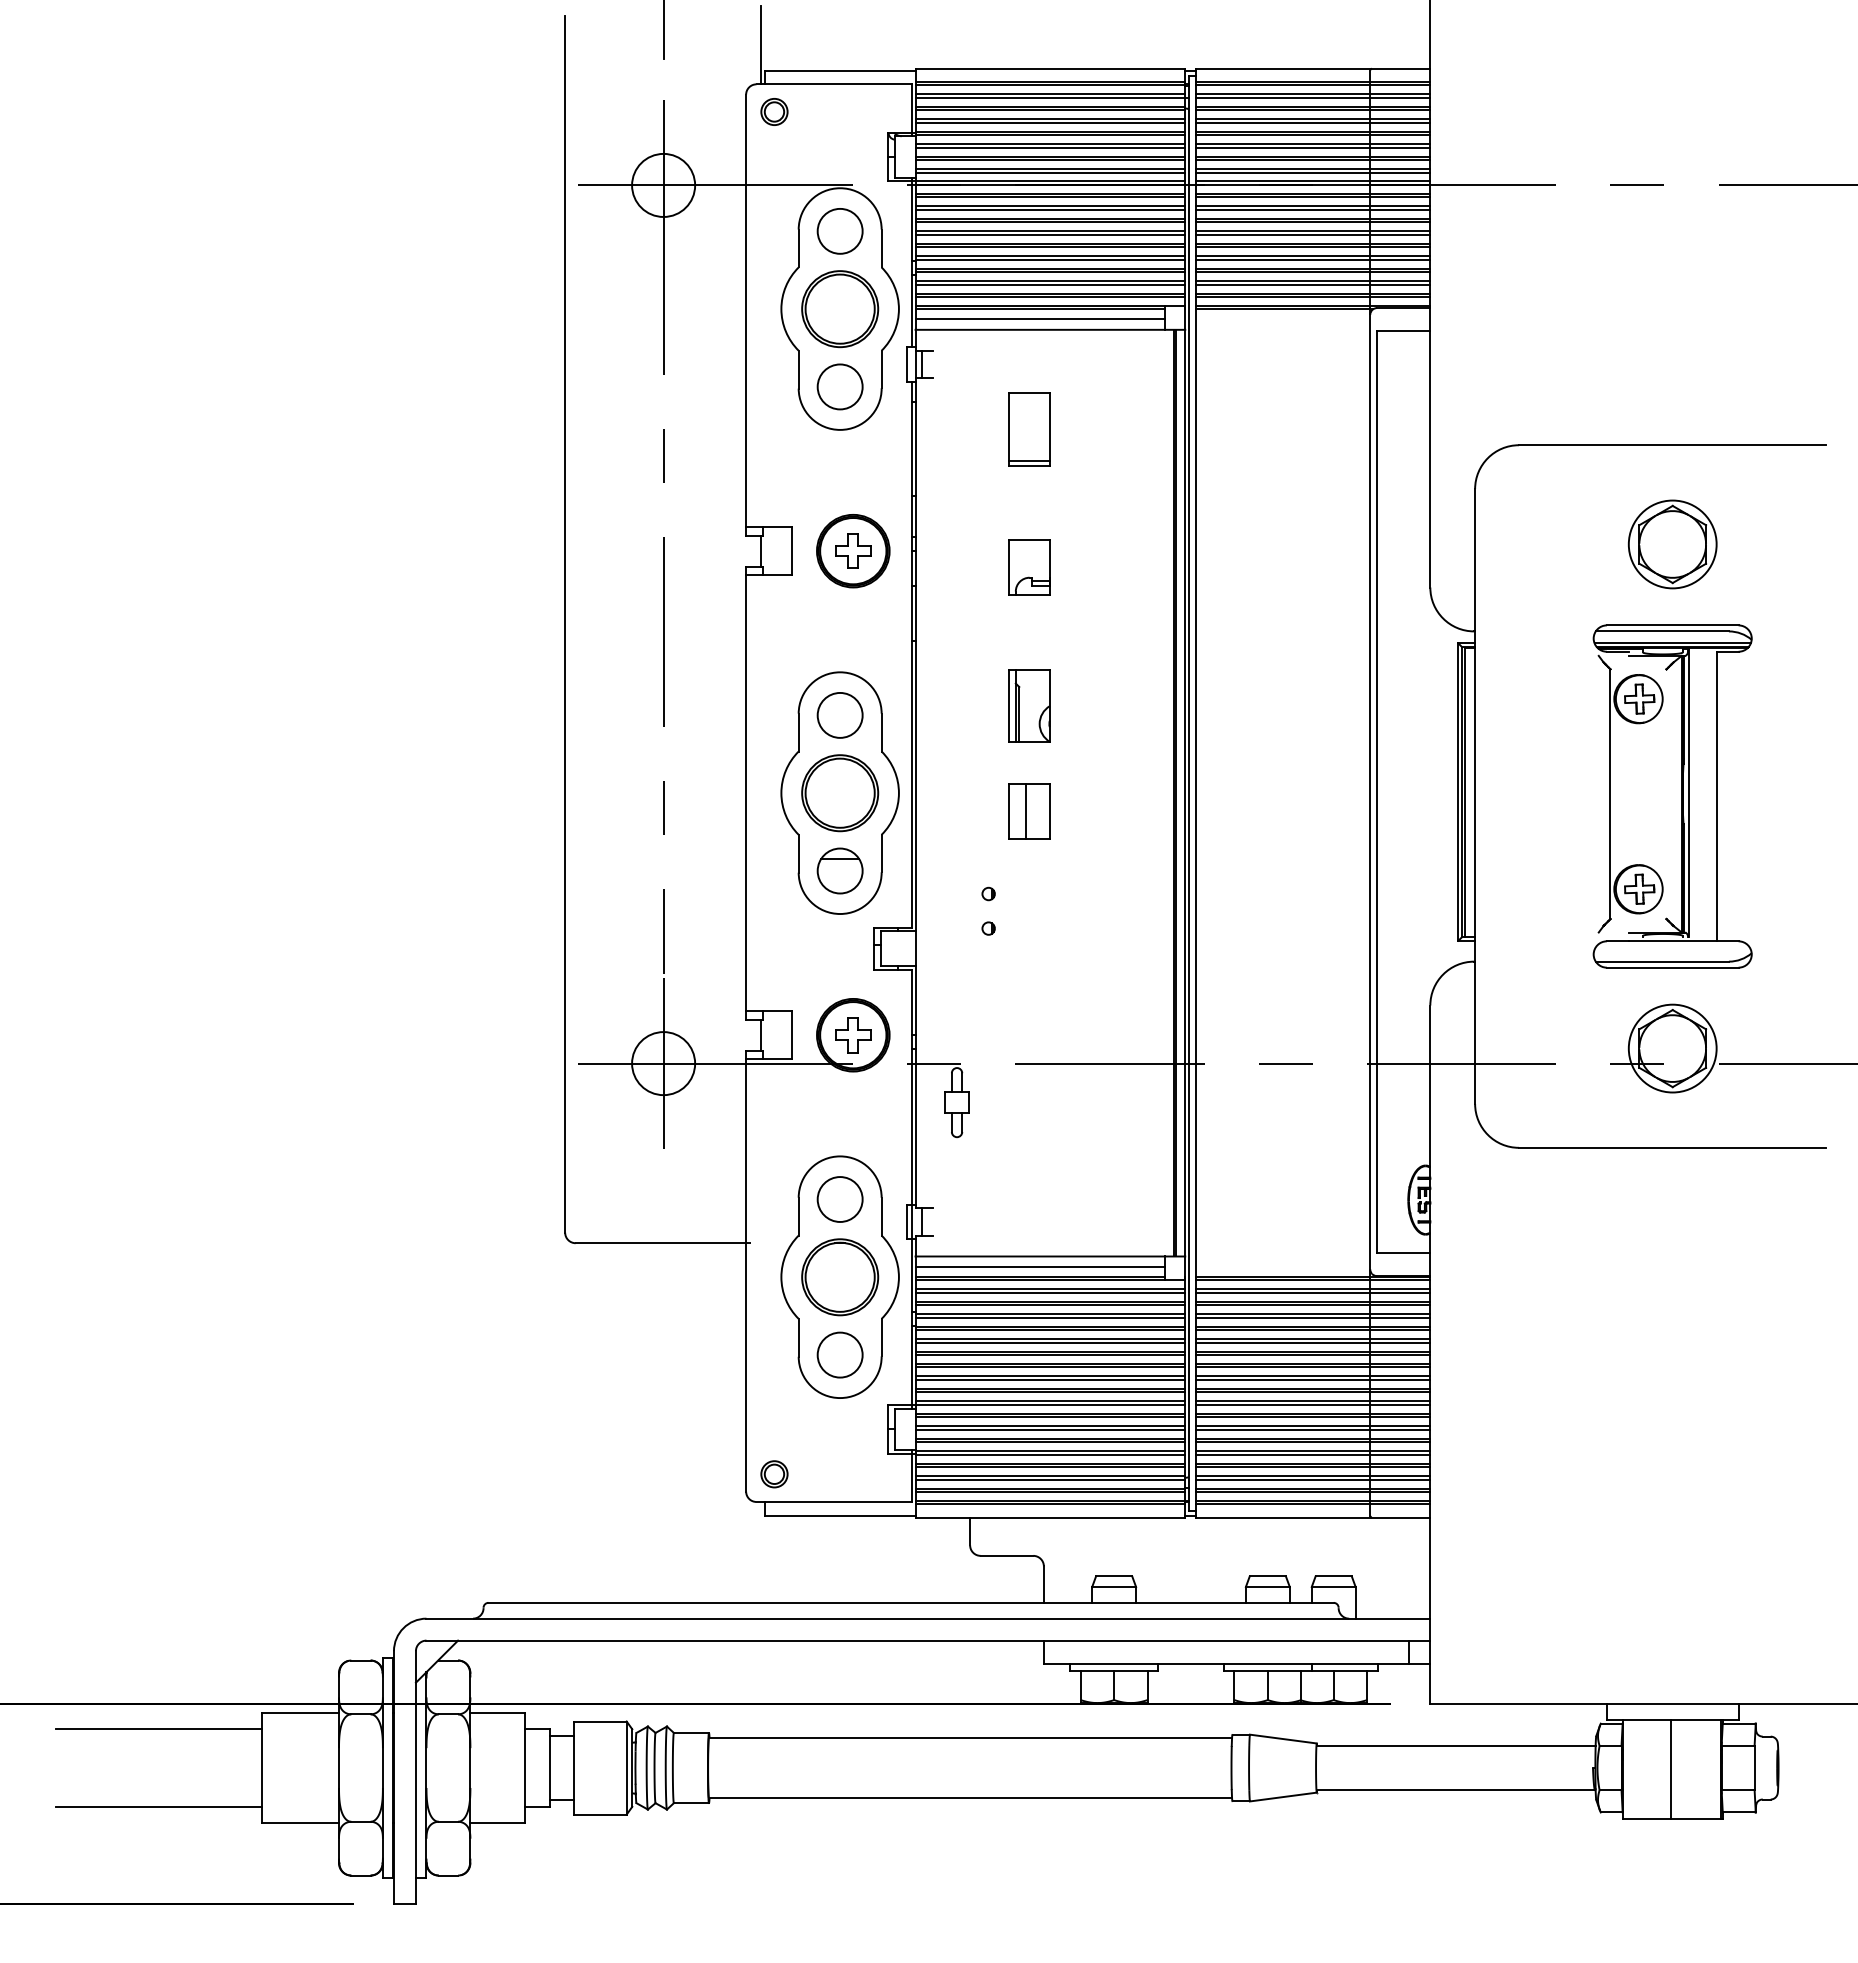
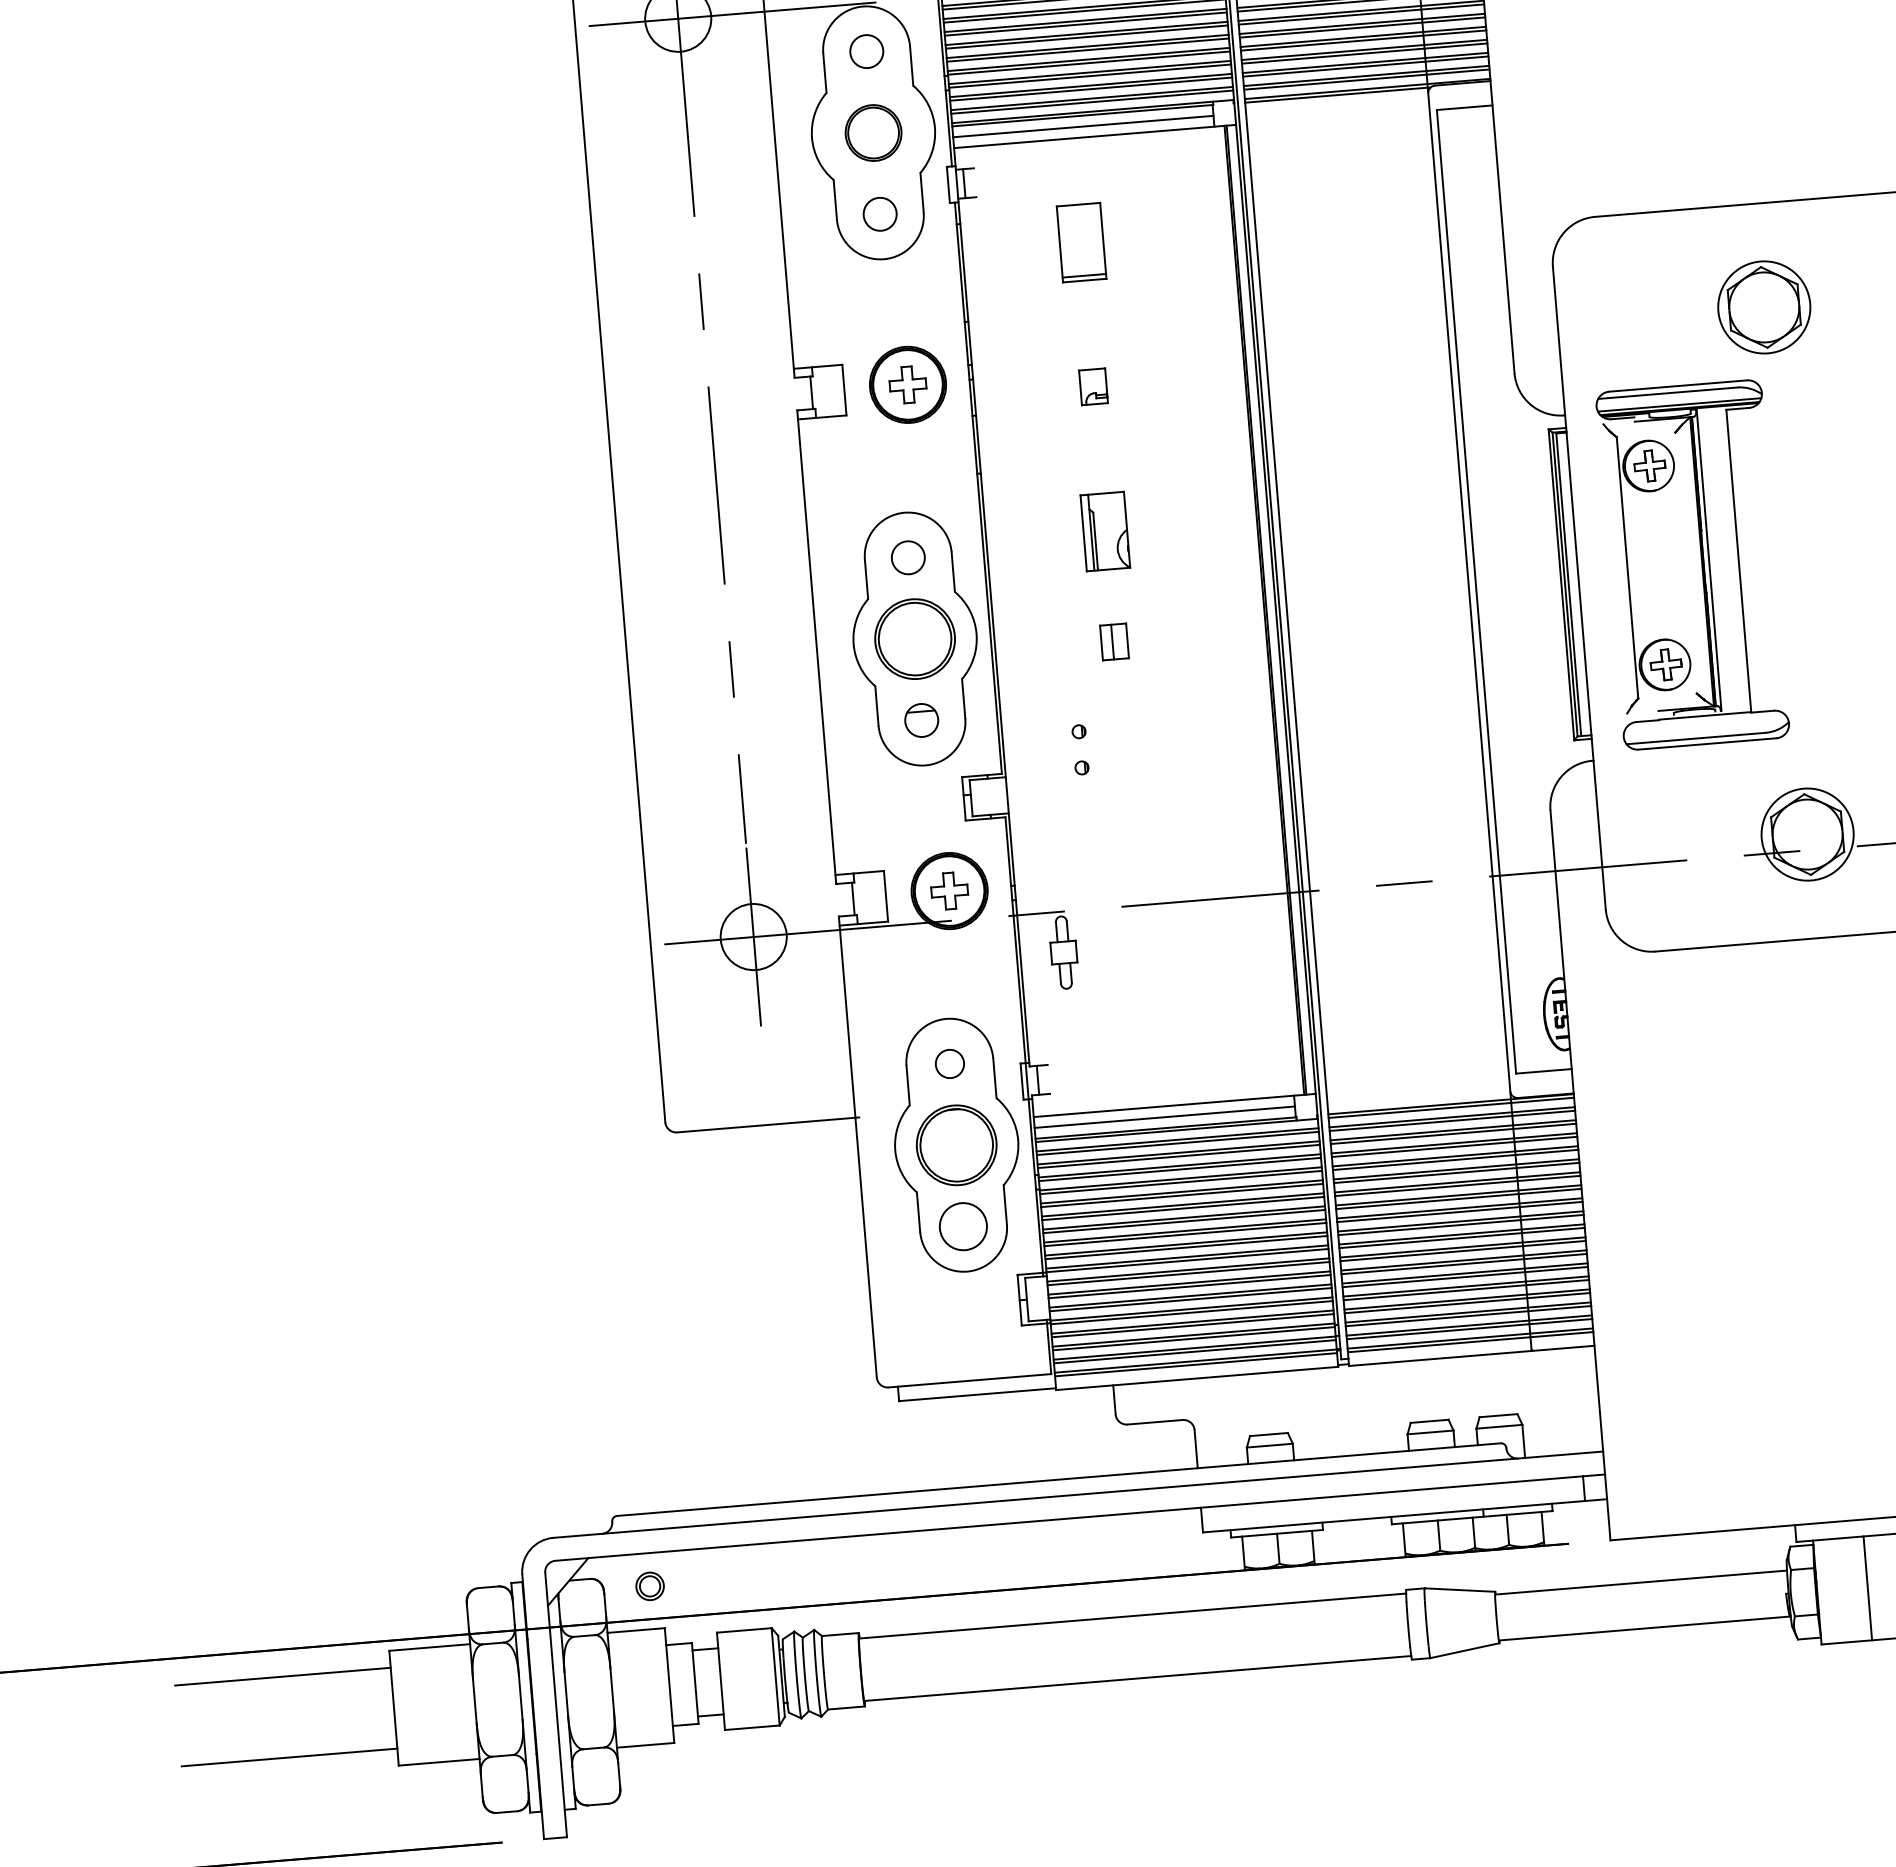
circle: (839, 230) -> (866, 50), size x0.7
part: (840, 309) -> (873, 133), size x0.7
circle: (839, 386) -> (879, 213), size x0.7
part: (1029, 567) -> (1093, 386), size x0.6
circle: (839, 715) -> (907, 557), size x0.7
part: (1681, 796) -> (1702, 564), moved
part: (1029, 811) -> (1114, 641), size x0.6
part: (839, 870) -> (921, 719), size x0.7
circle: (839, 1199) -> (949, 1064), size x0.6
part: (774, 1474) -> (650, 1586), moved

